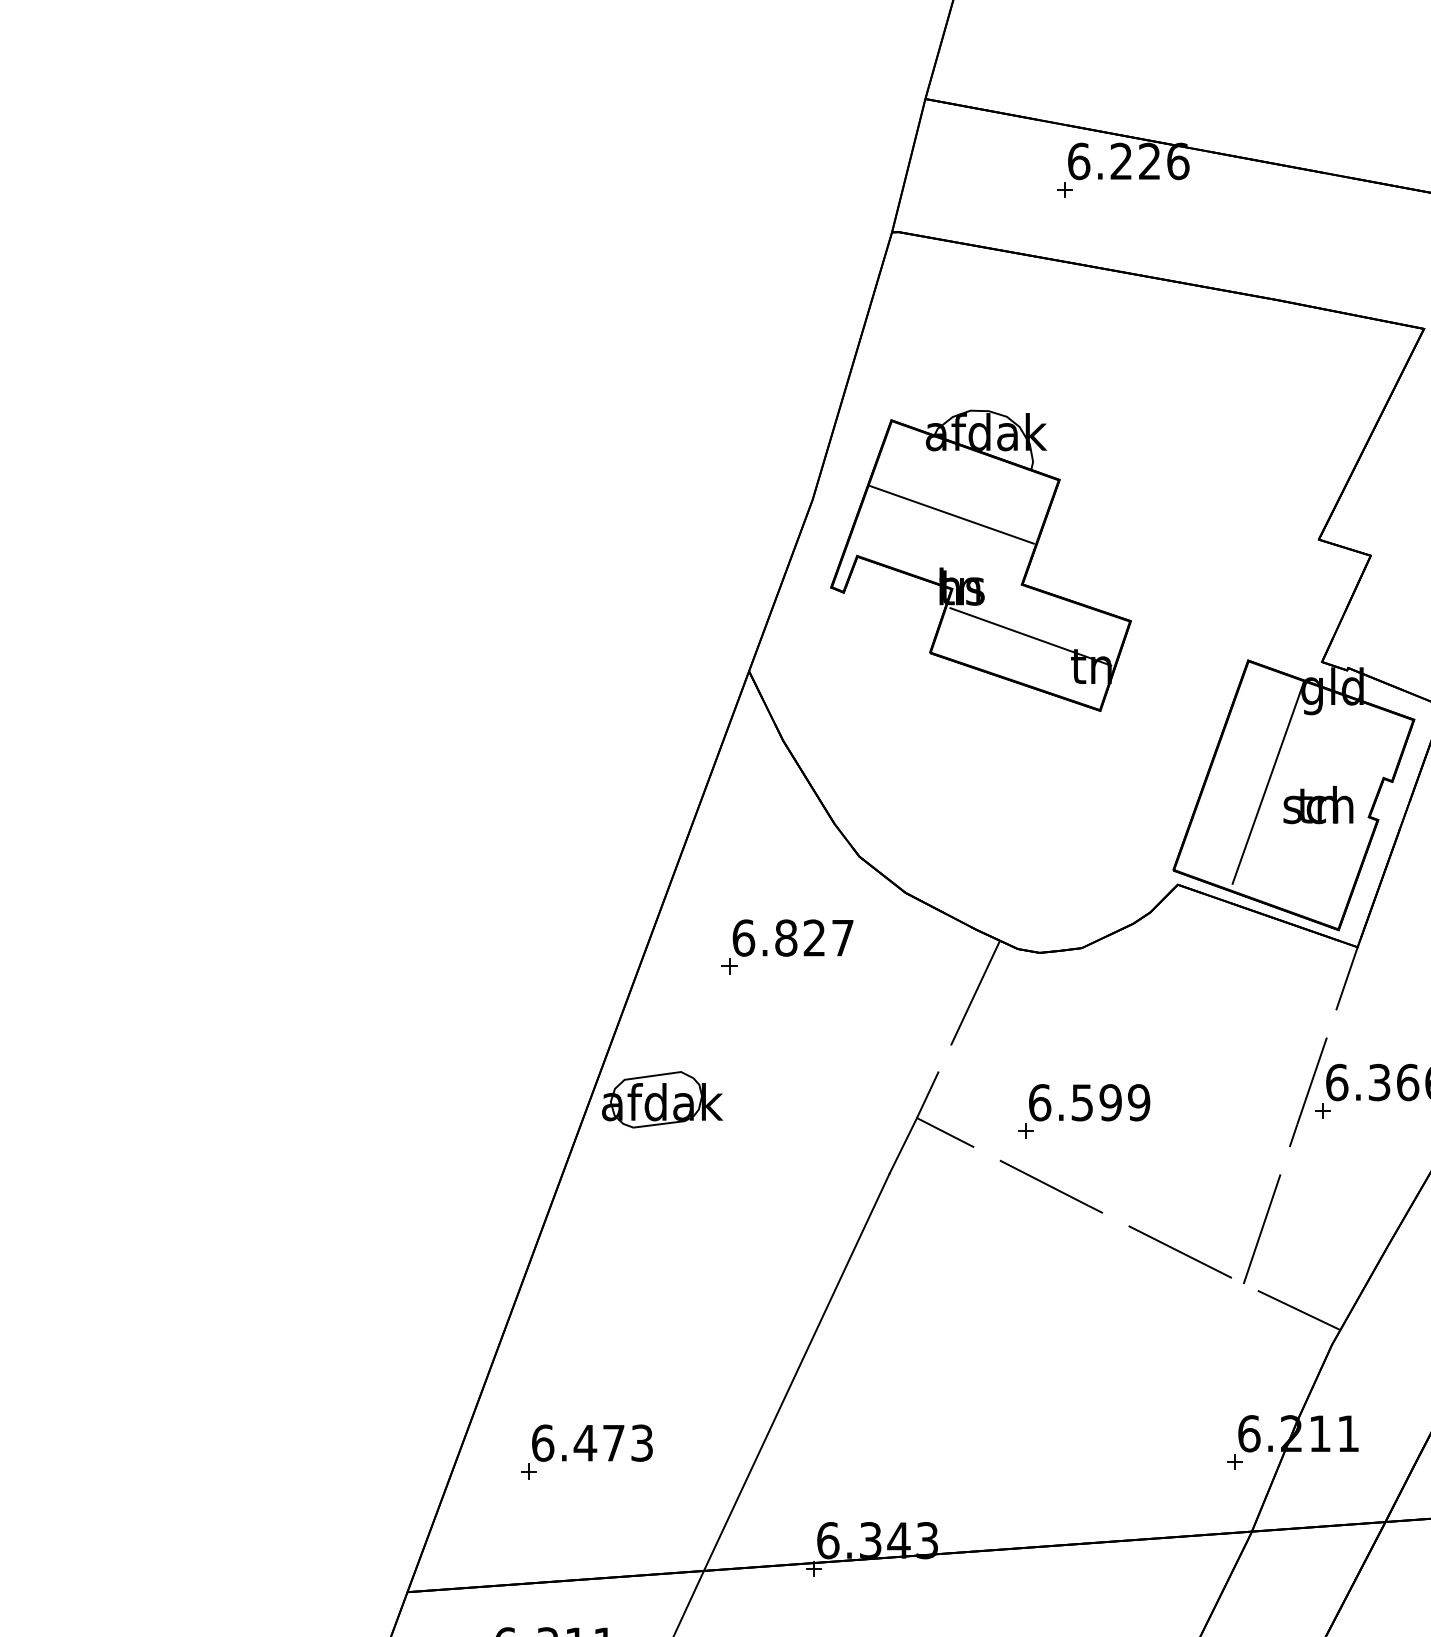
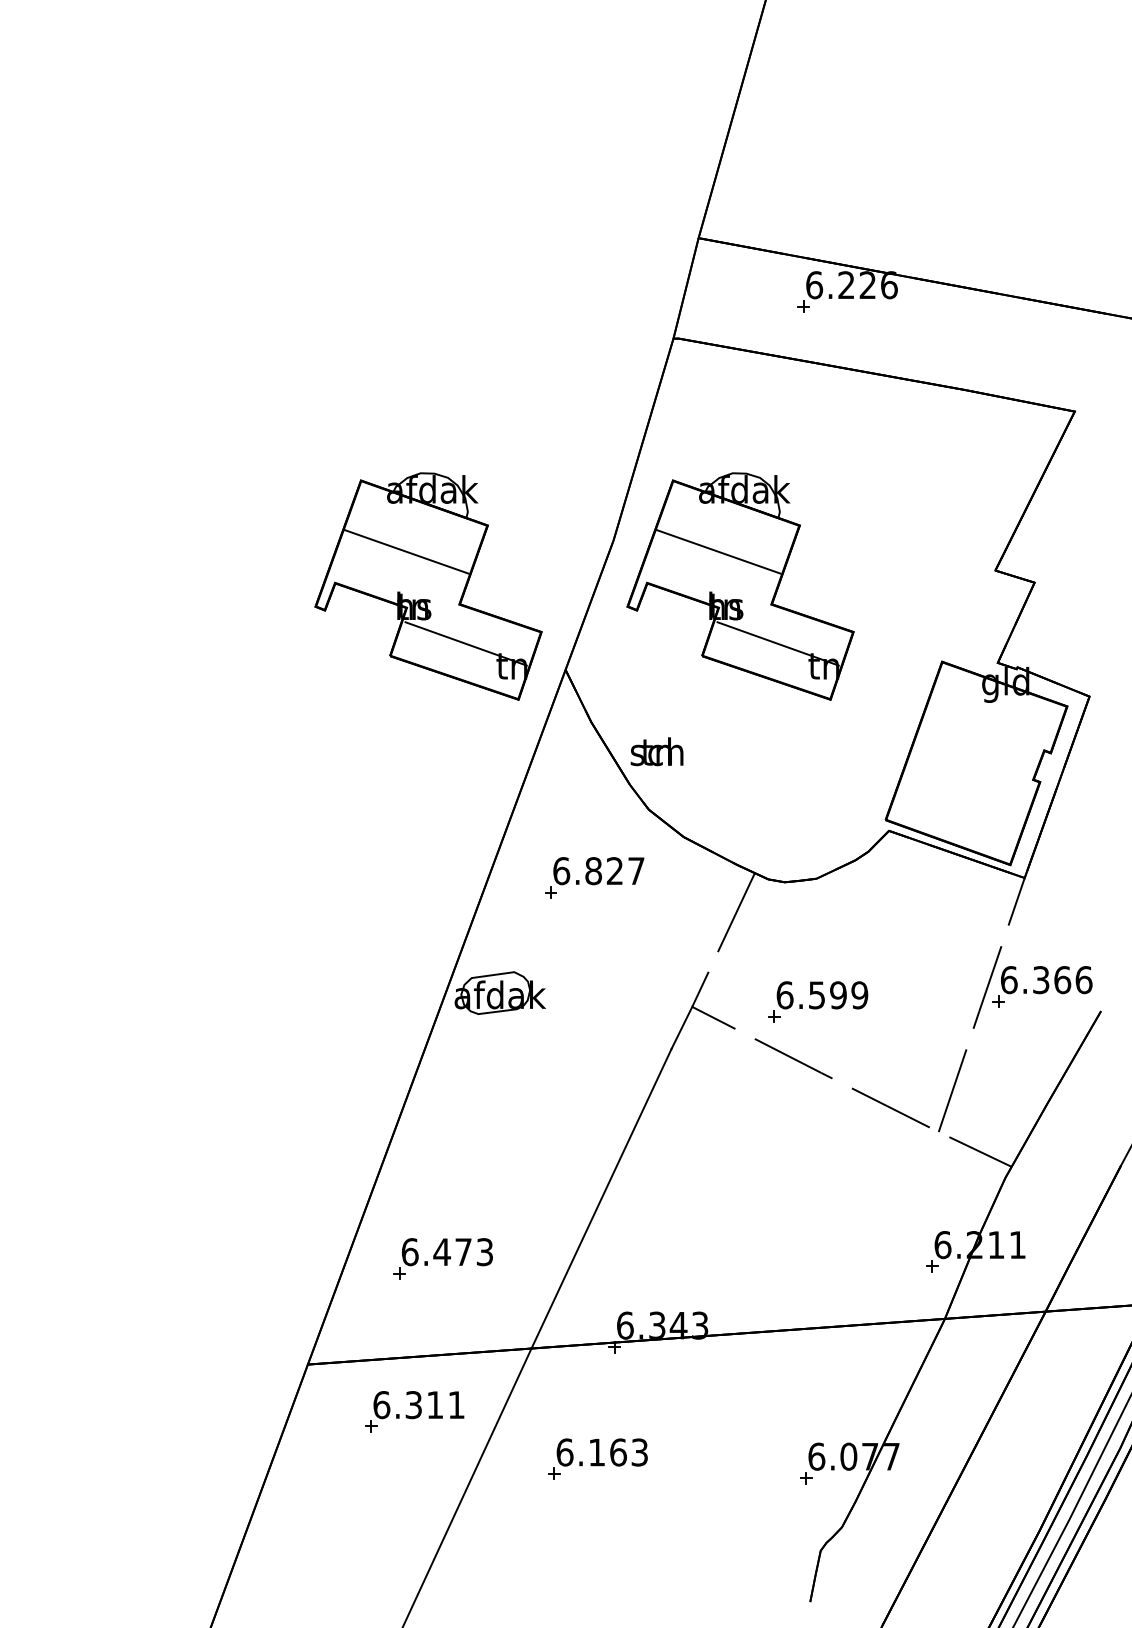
part: (567, 560) -> (428, 586), added
line: (1268, 783) -> (957, 754), removed
text: (1317, 804) -> (656, 751), moved

